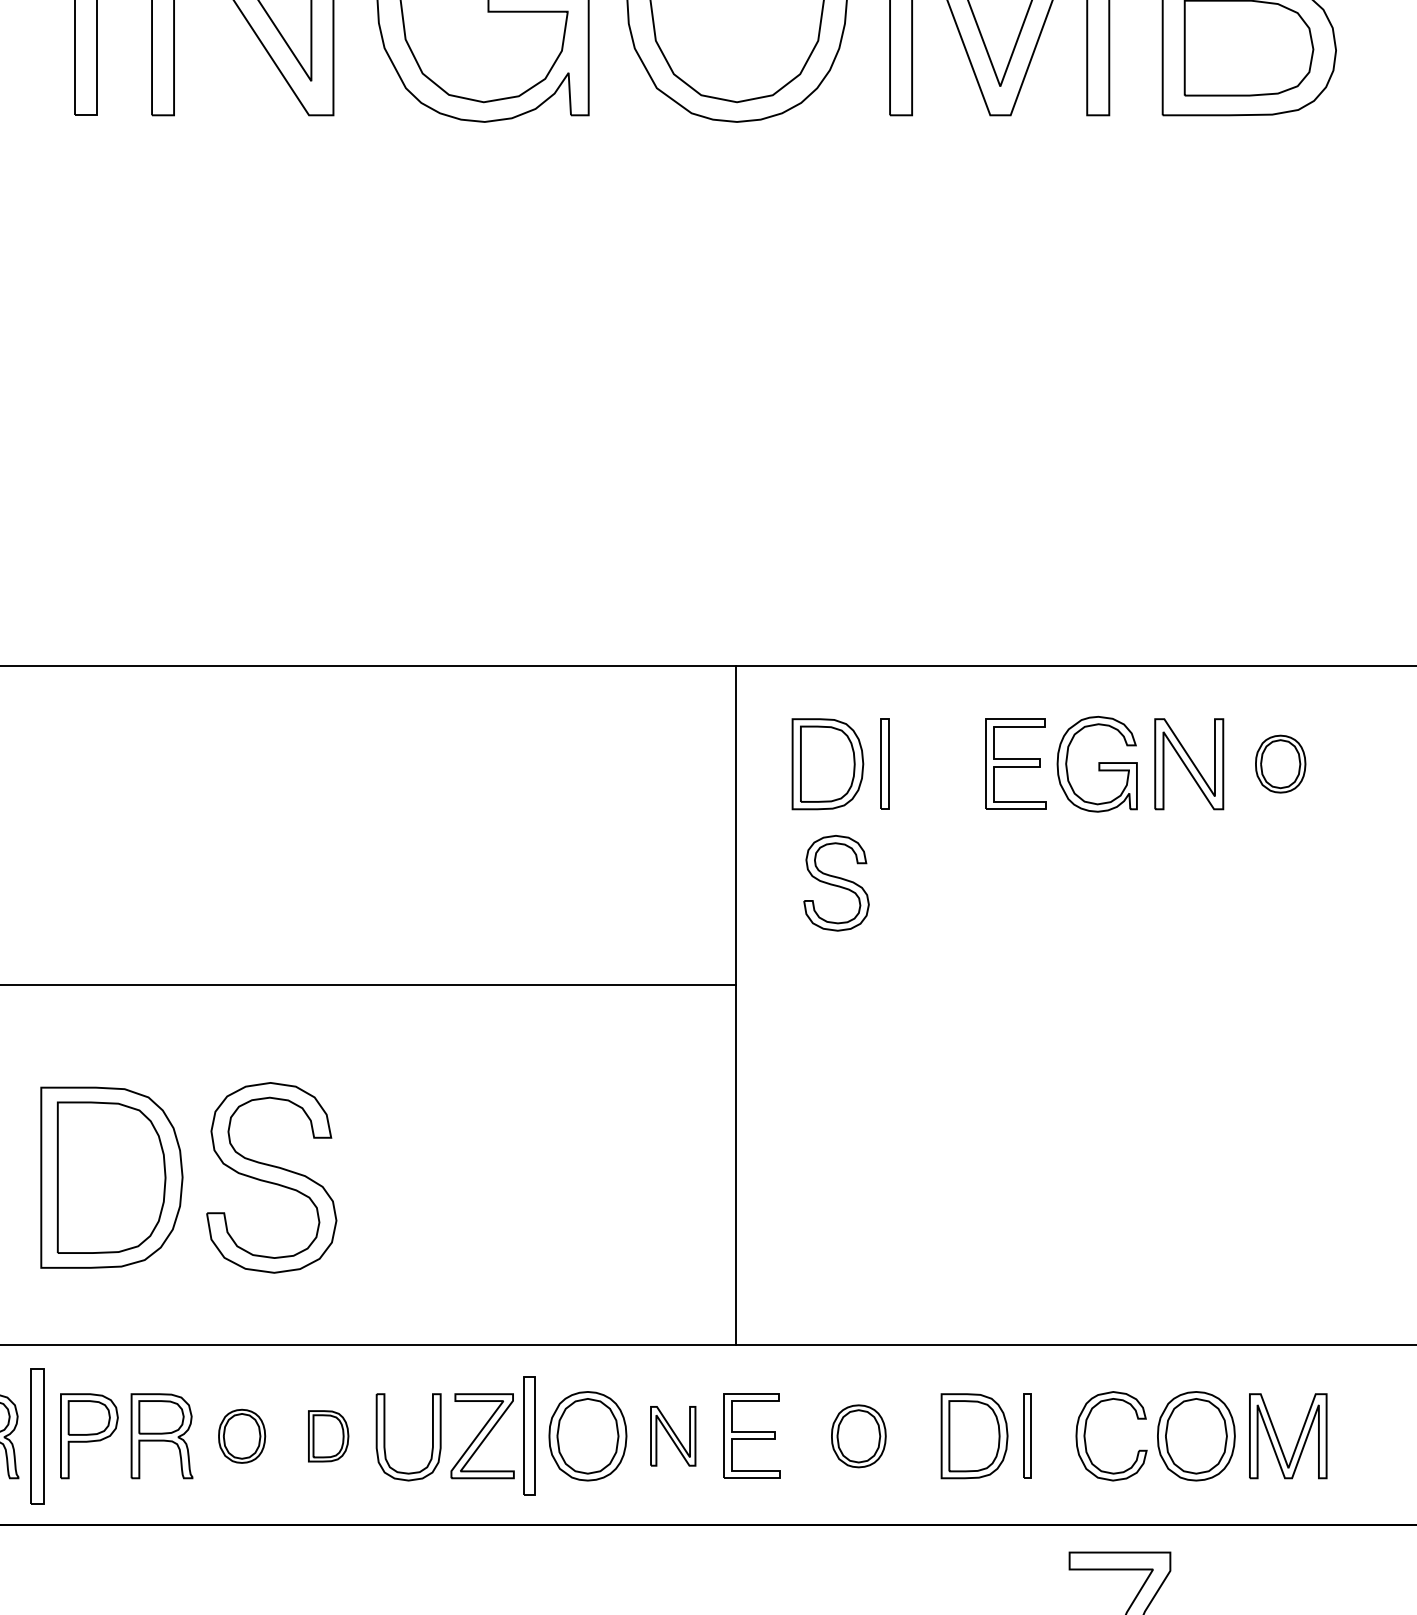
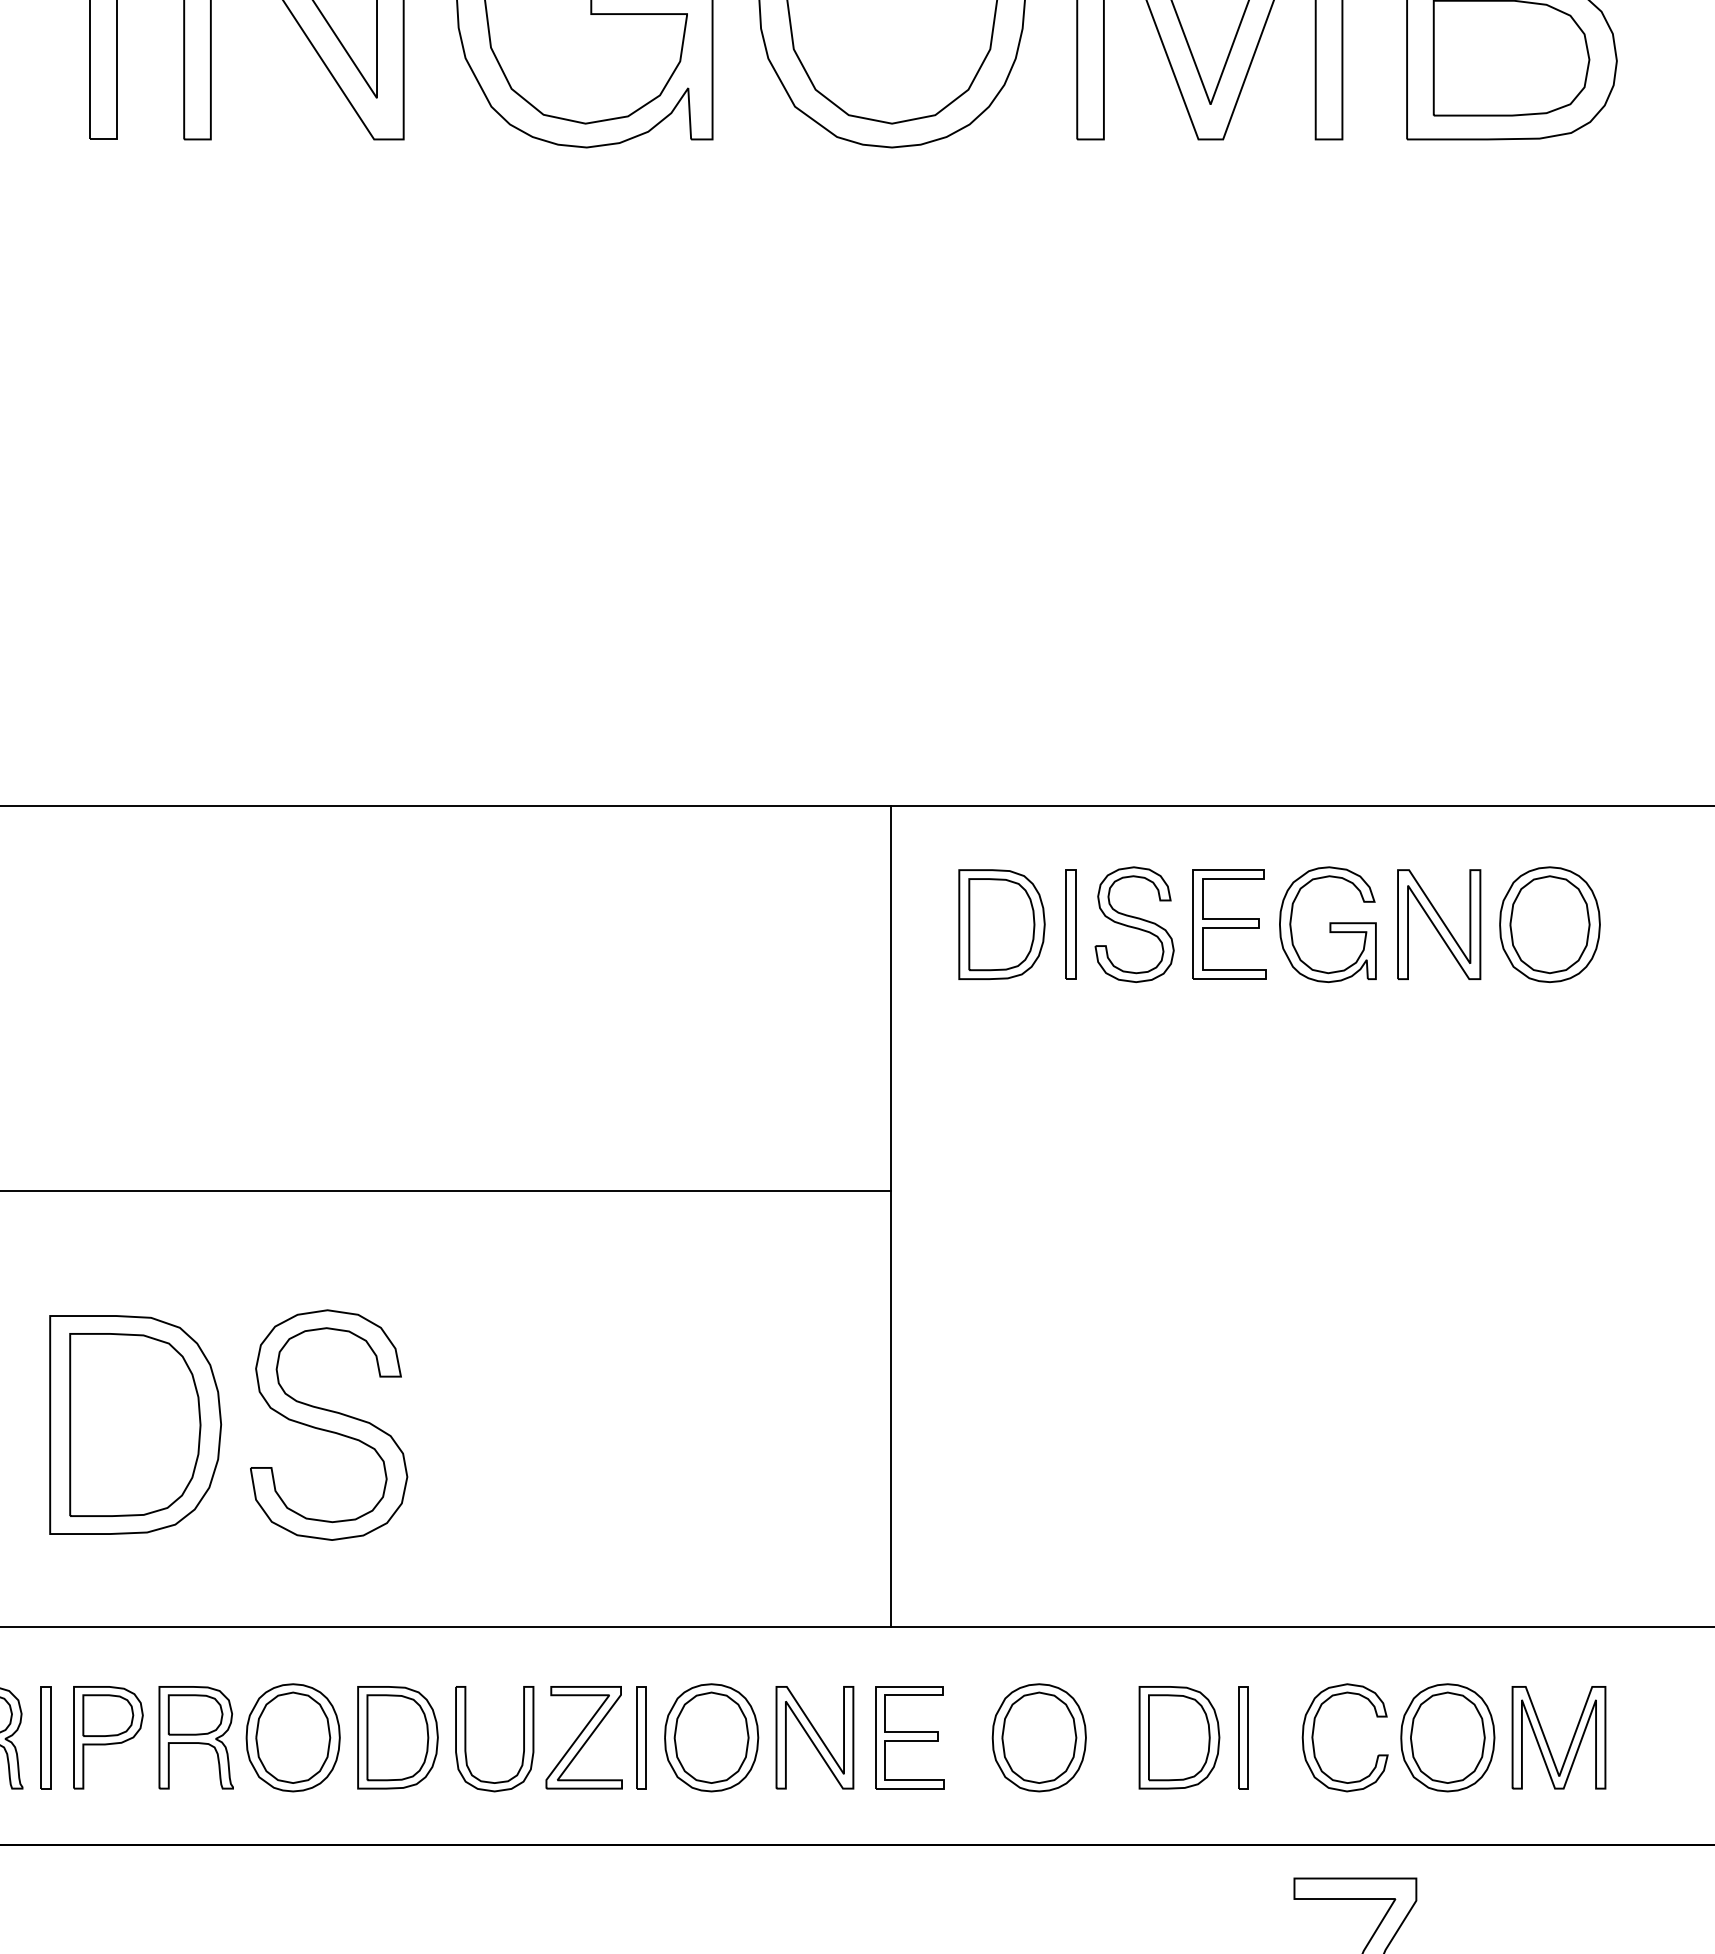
part: (1280, 763) -> (1549, 923), size x1.67
part: (836, 883) -> (1134, 924), moved
part: (37, 1435) -> (45, 1736), size x0.62
part: (529, 1435) -> (640, 1736), size x0.71
part: (241, 1436) -> (292, 1738), size x1.67
part: (328, 1436) -> (397, 1738), size x1.67
part: (672, 1436) -> (813, 1738), size x1.43
part: (858, 1436) -> (1039, 1738), size x1.43

